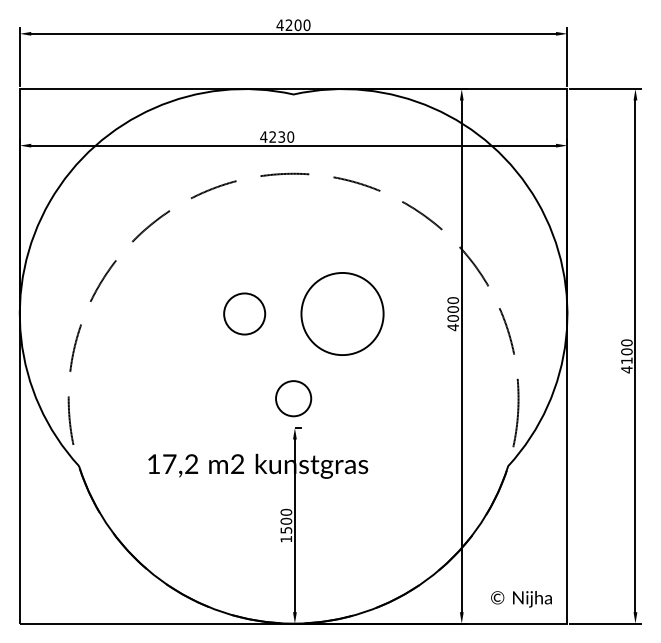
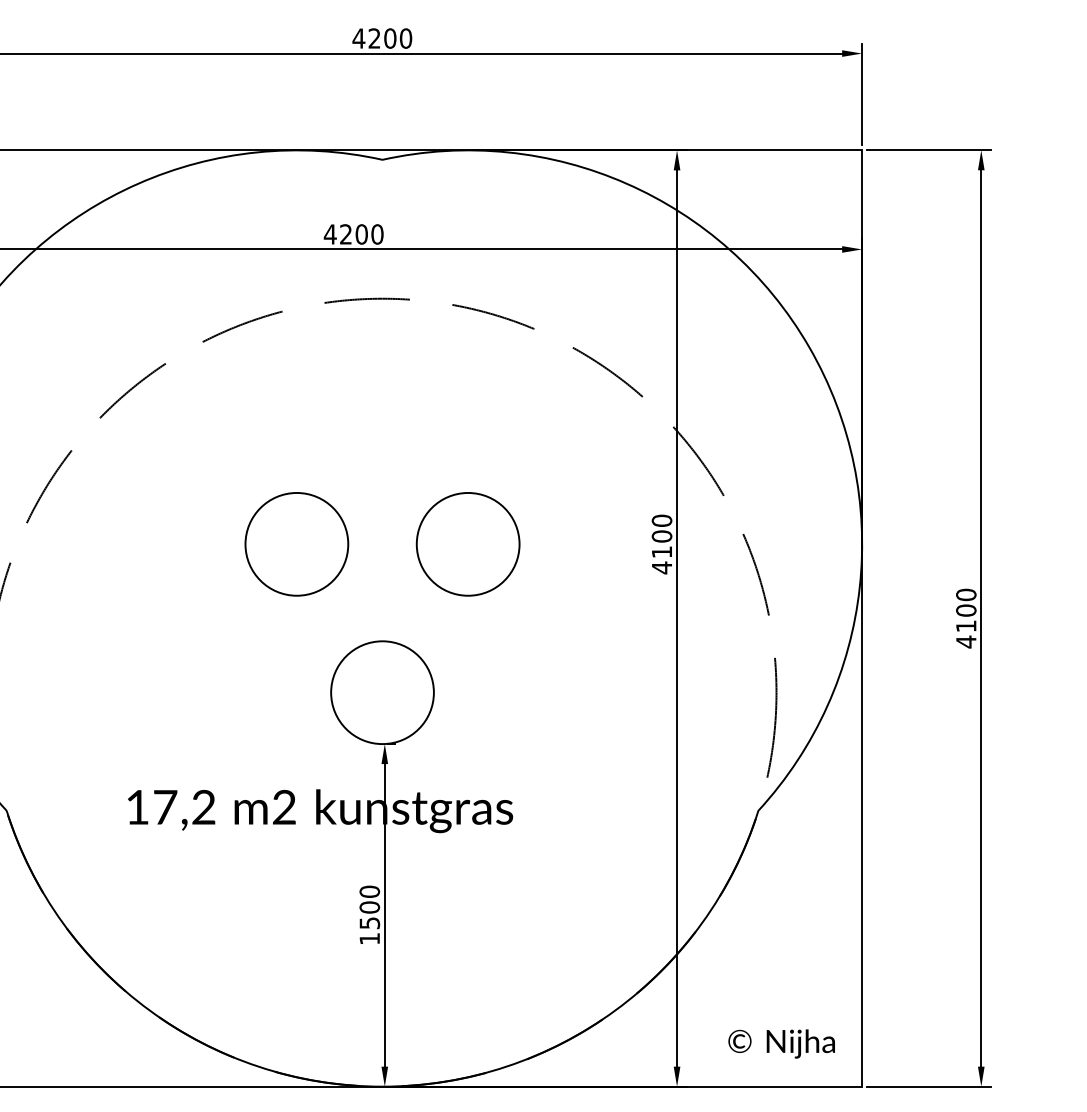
text: (281, 136) -> (361, 233), 4230 -> 4200
circle: (244, 313) -> (296, 543), size x1.43
circle: (342, 313) -> (468, 543), size x0.71
text: (453, 318) -> (662, 552), 4000 -> 4100
circle: (293, 398) -> (382, 692), size x1.67

